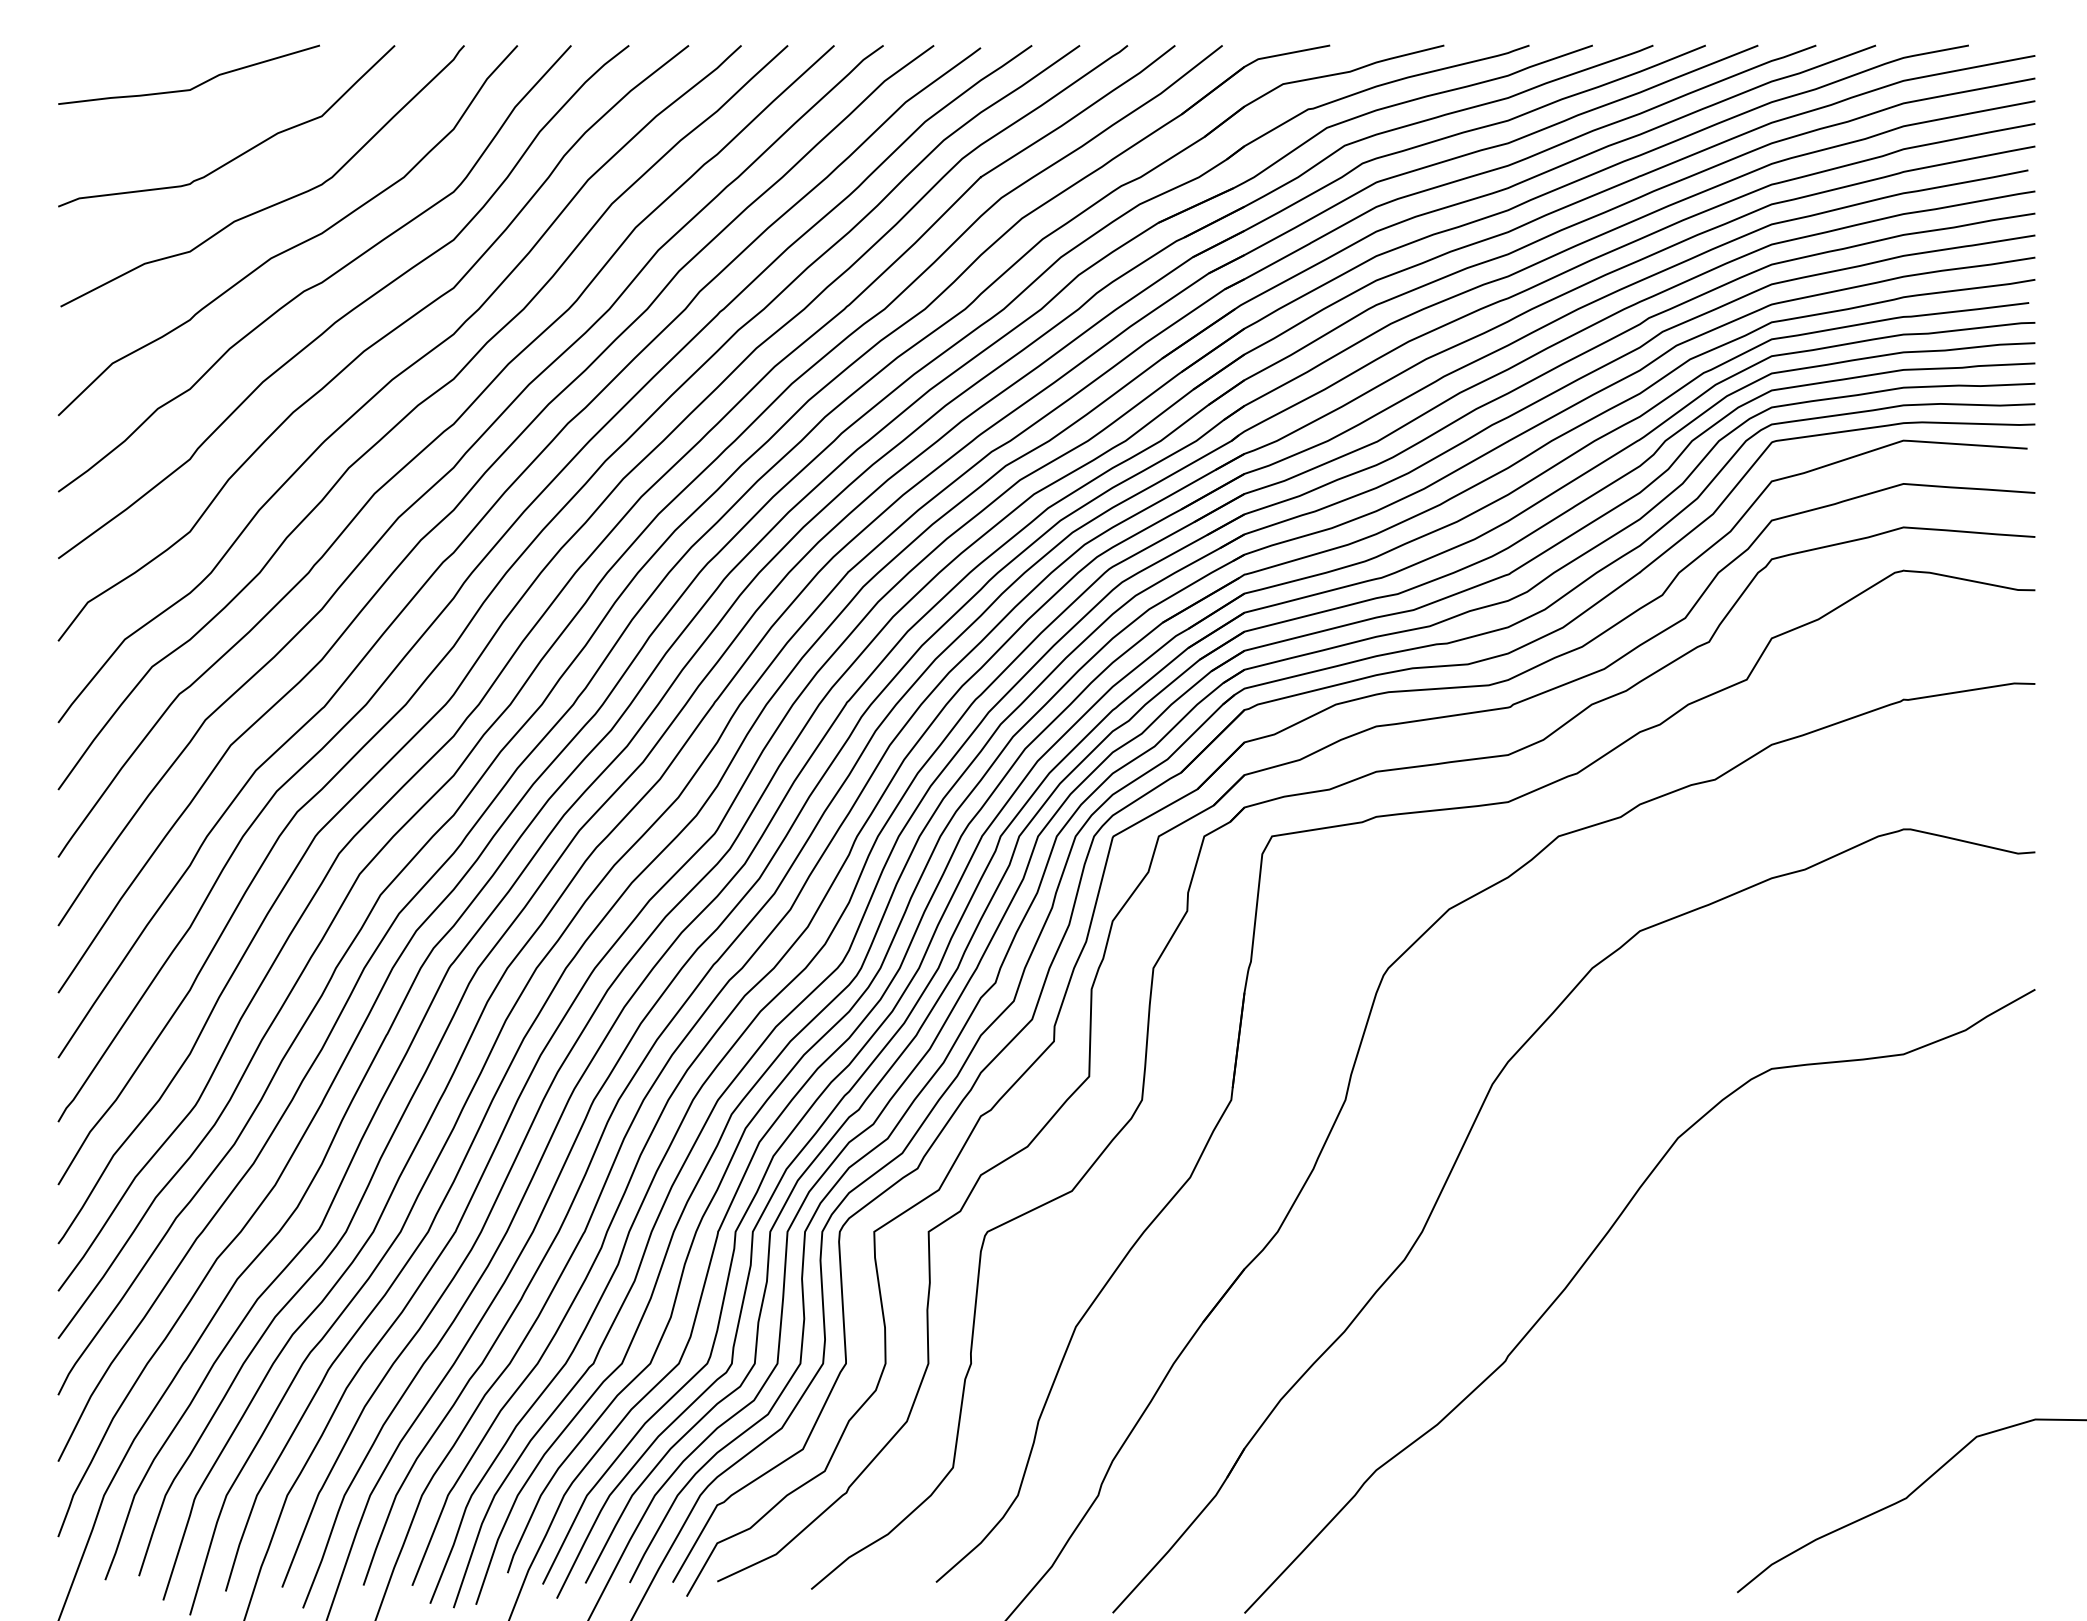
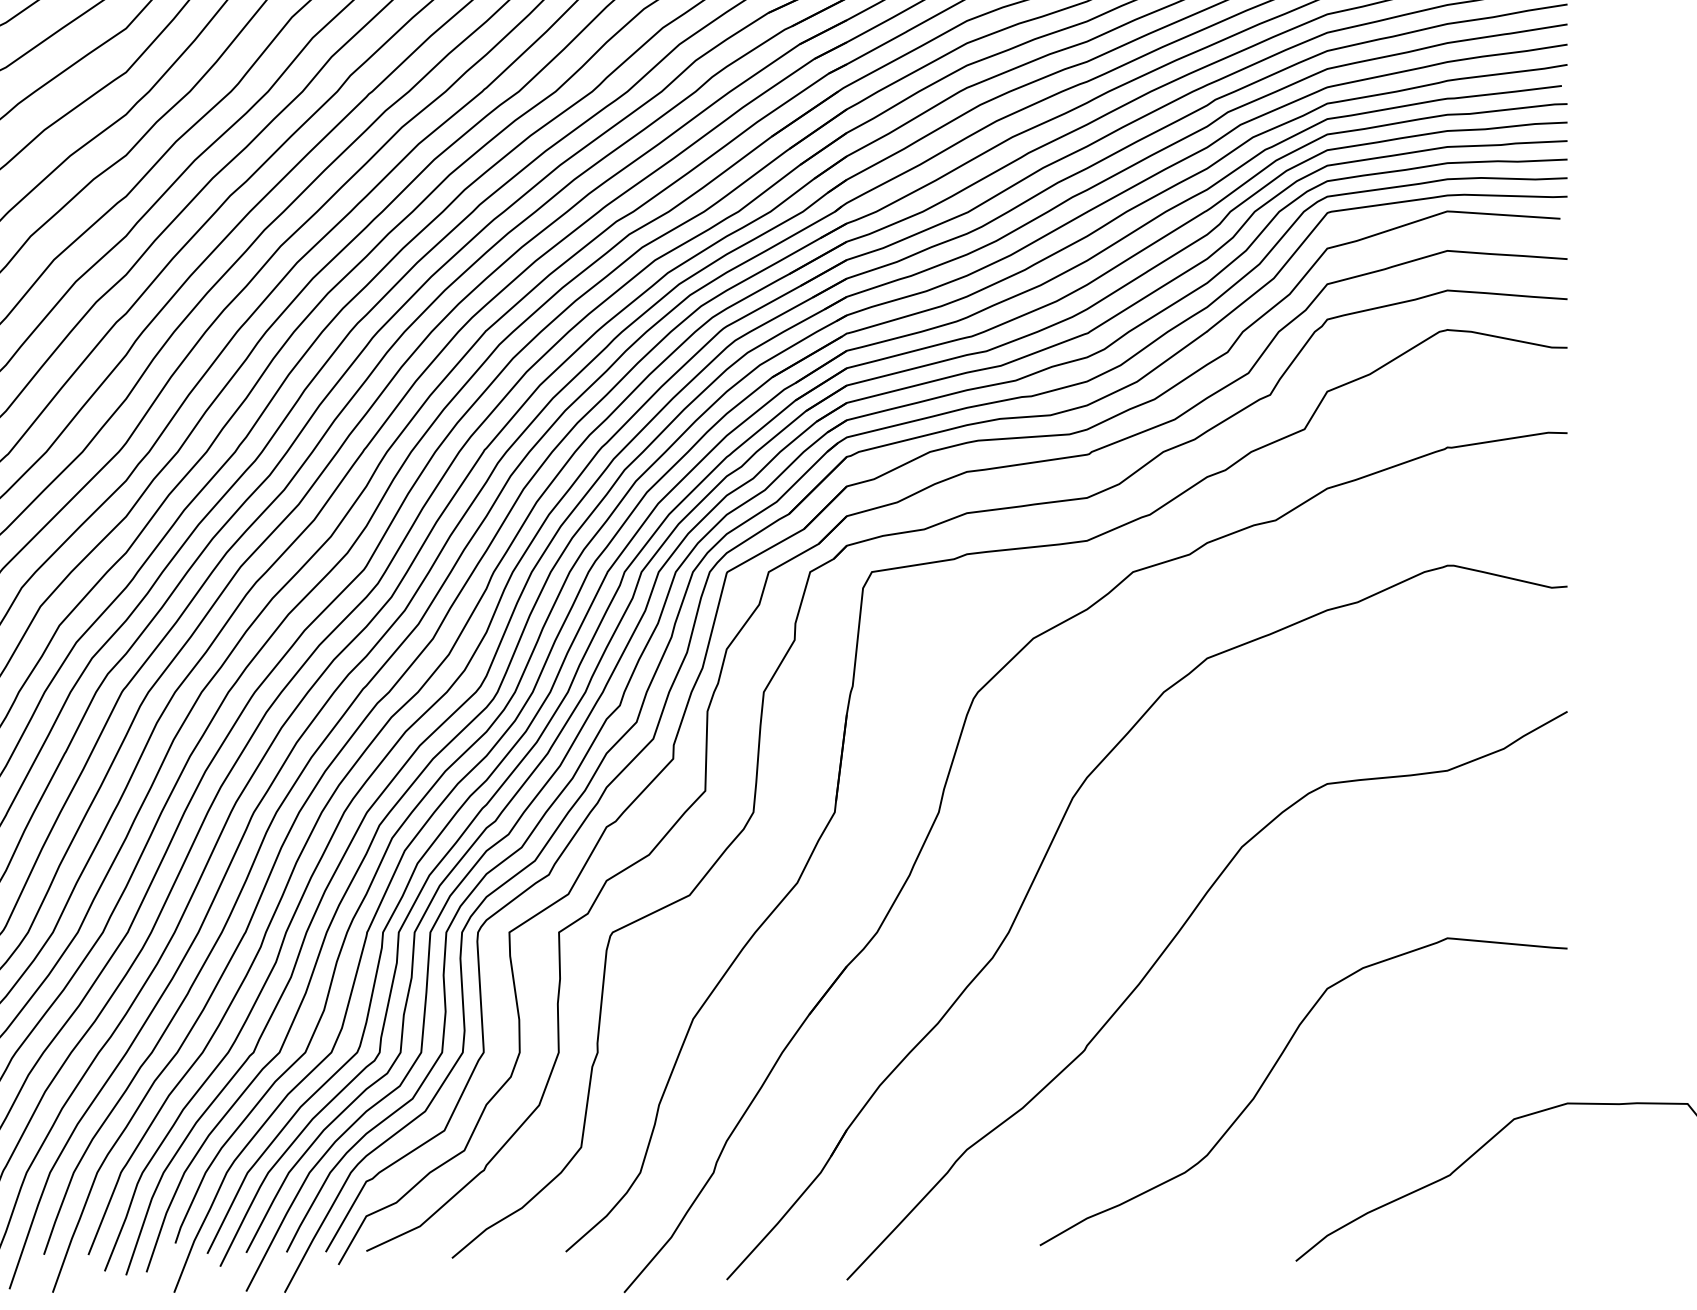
curve: (1710, 1385) -> (1271, 1072), added

